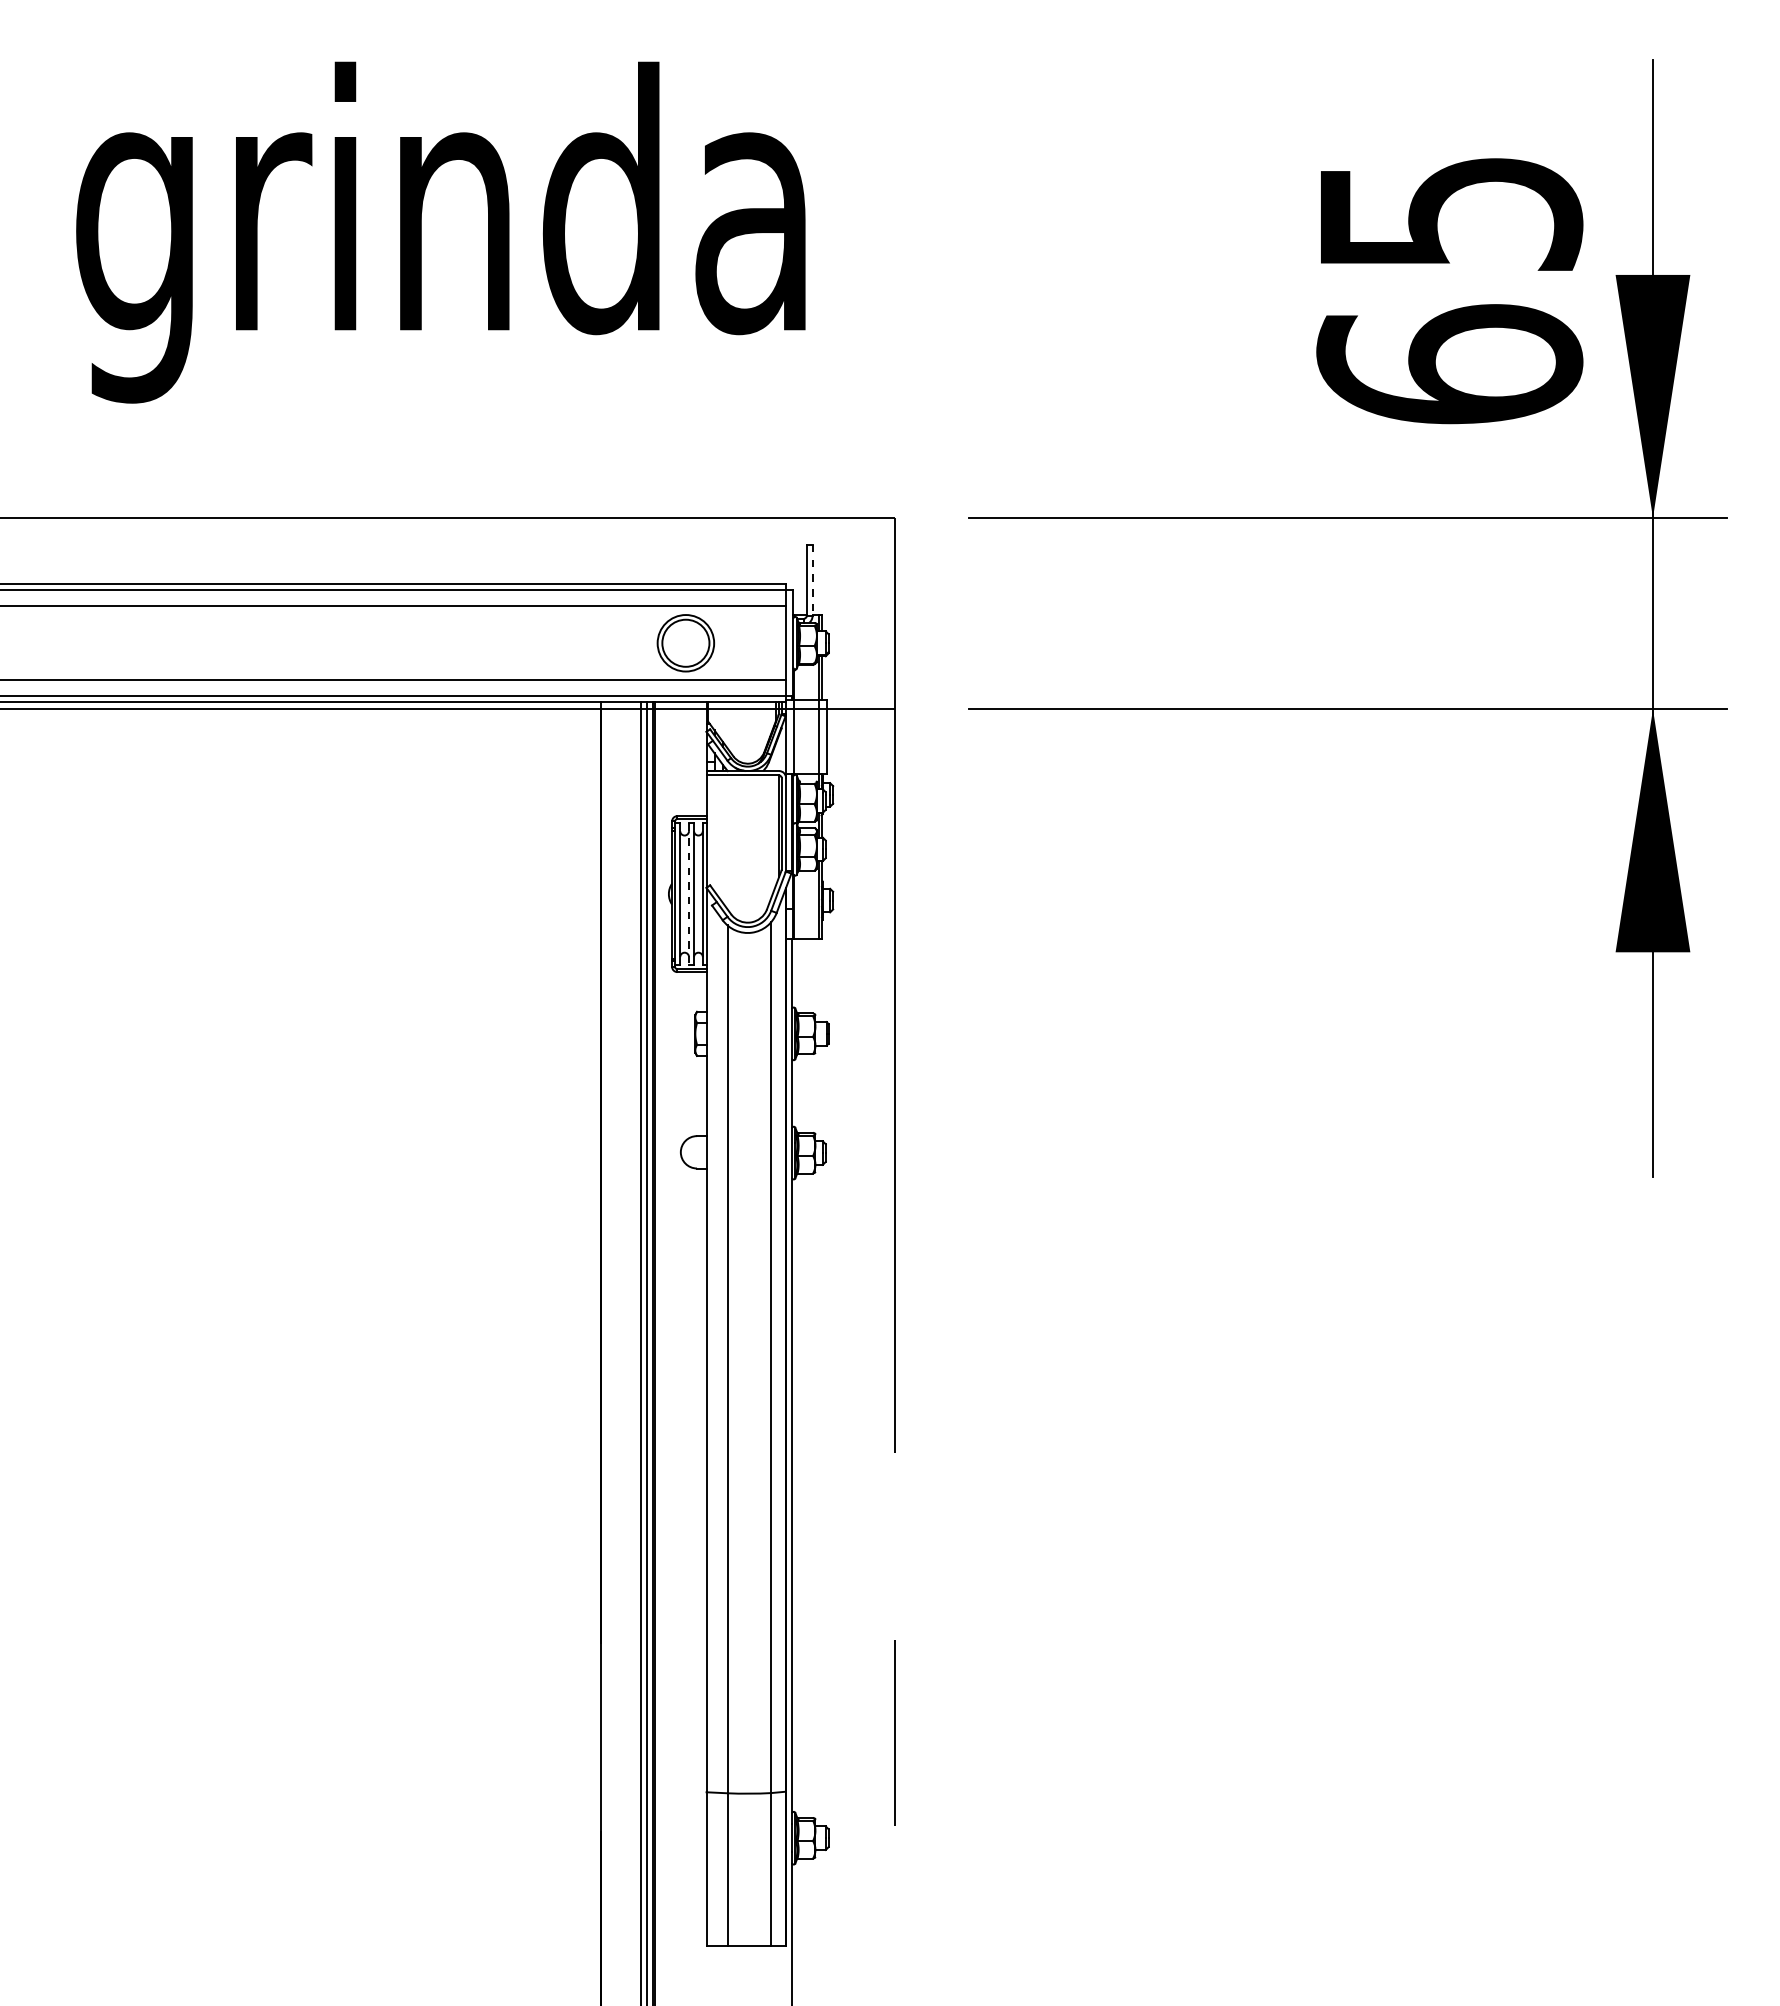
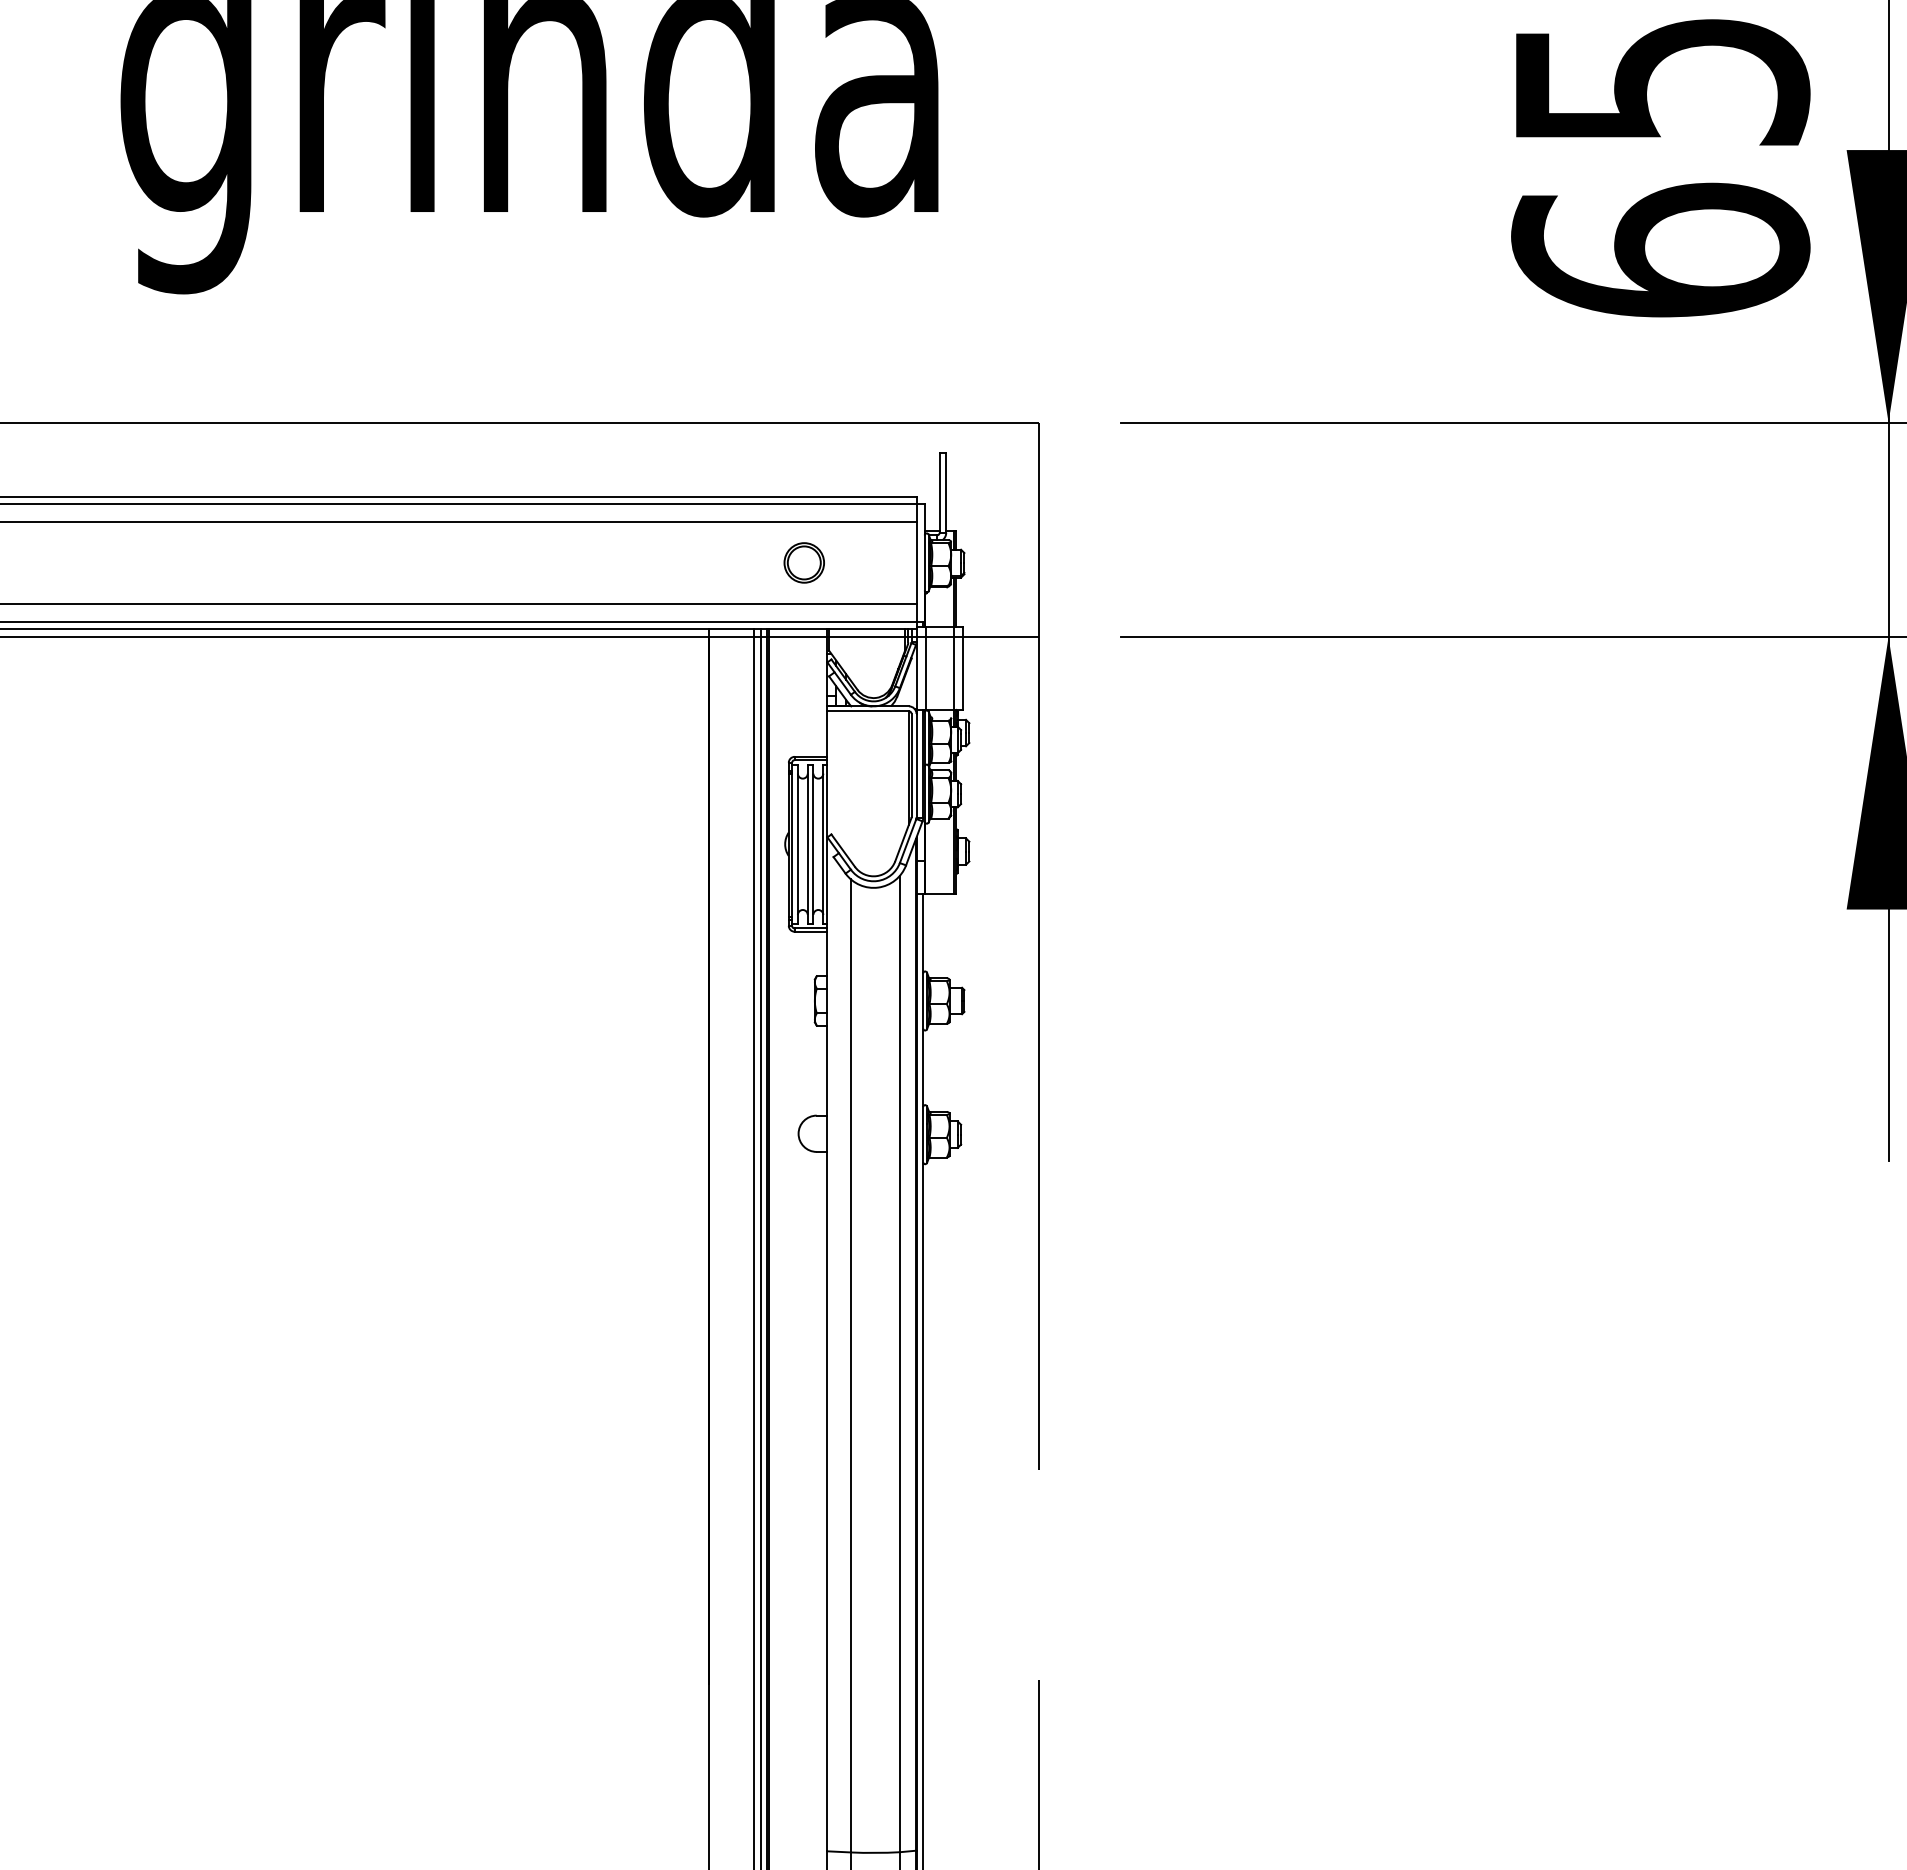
line: (812, 580) -> (946, 492), dashed -> solid
part: (685, 642) -> (803, 562), size x0.62
line: (689, 894) -> (808, 844), dashed -> solid

